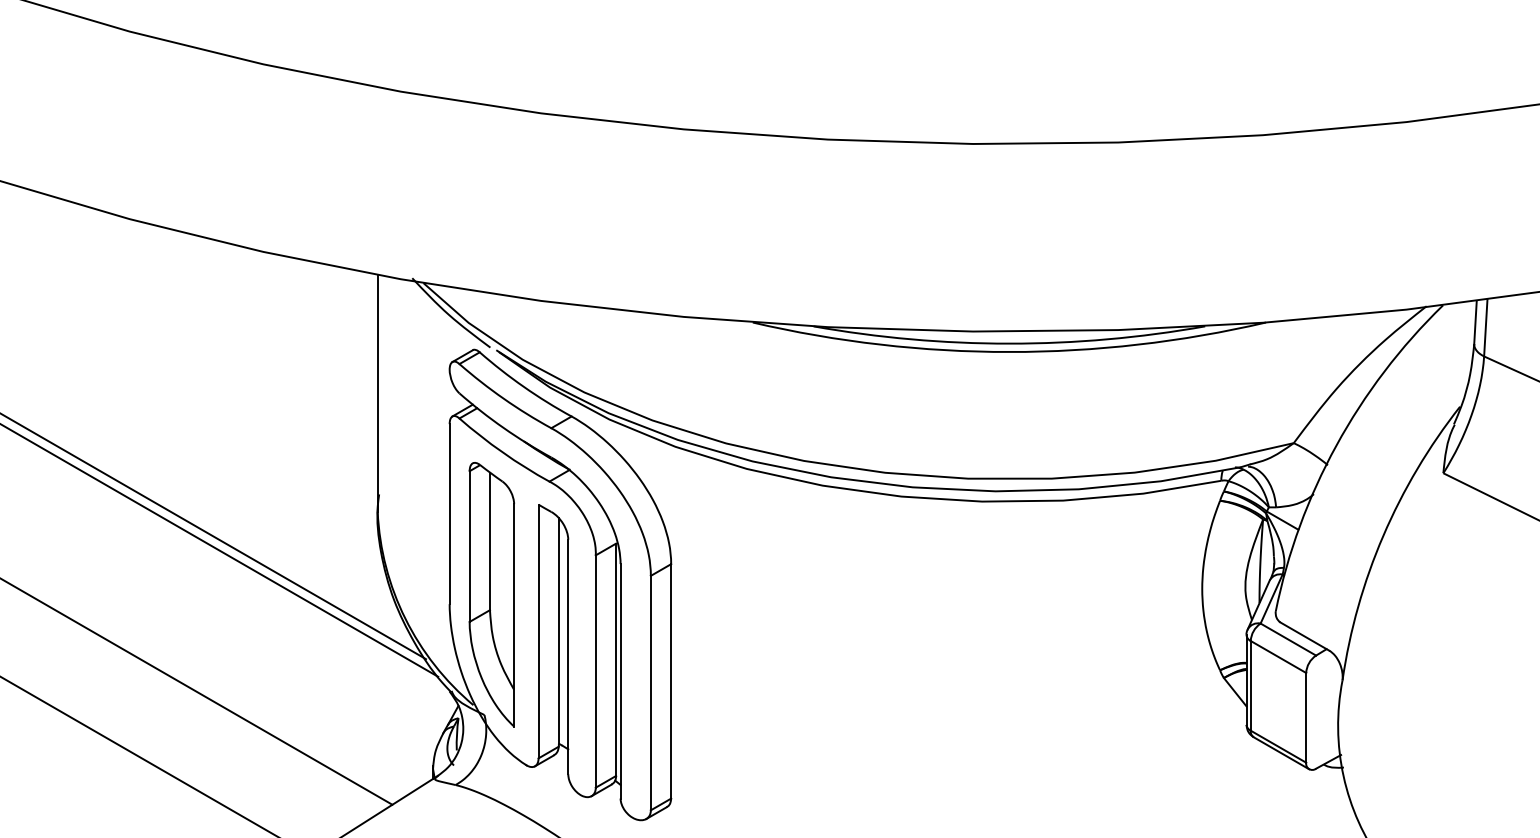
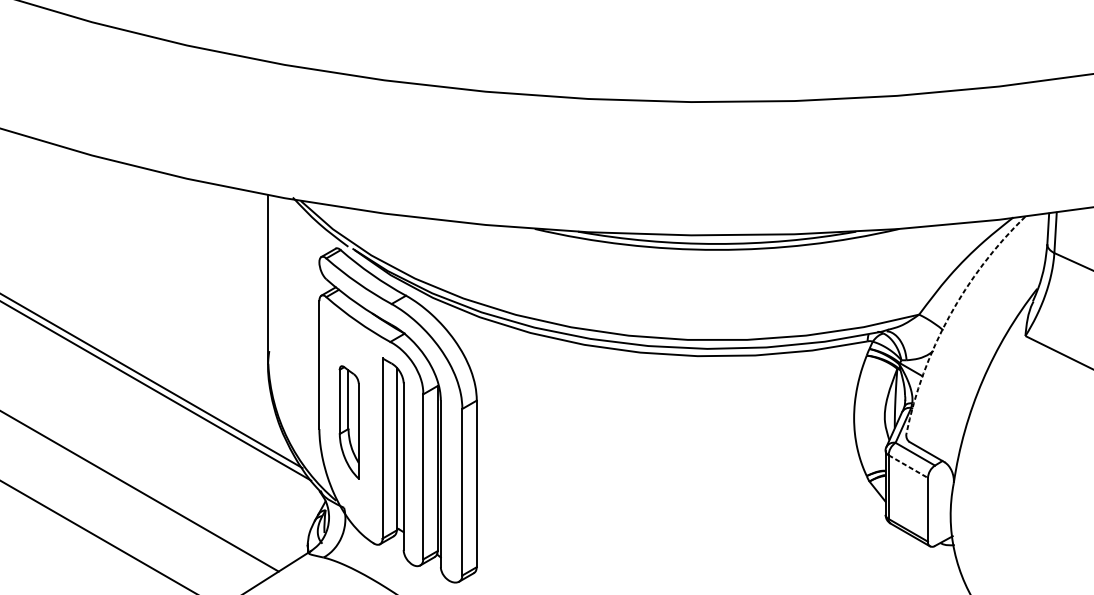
arc: (1336, 445) -> (949, 316), solid -> dashed
part: (491, 594) -> (349, 422), size x0.6
line: (1278, 657) -> (908, 466), solid -> dashed

